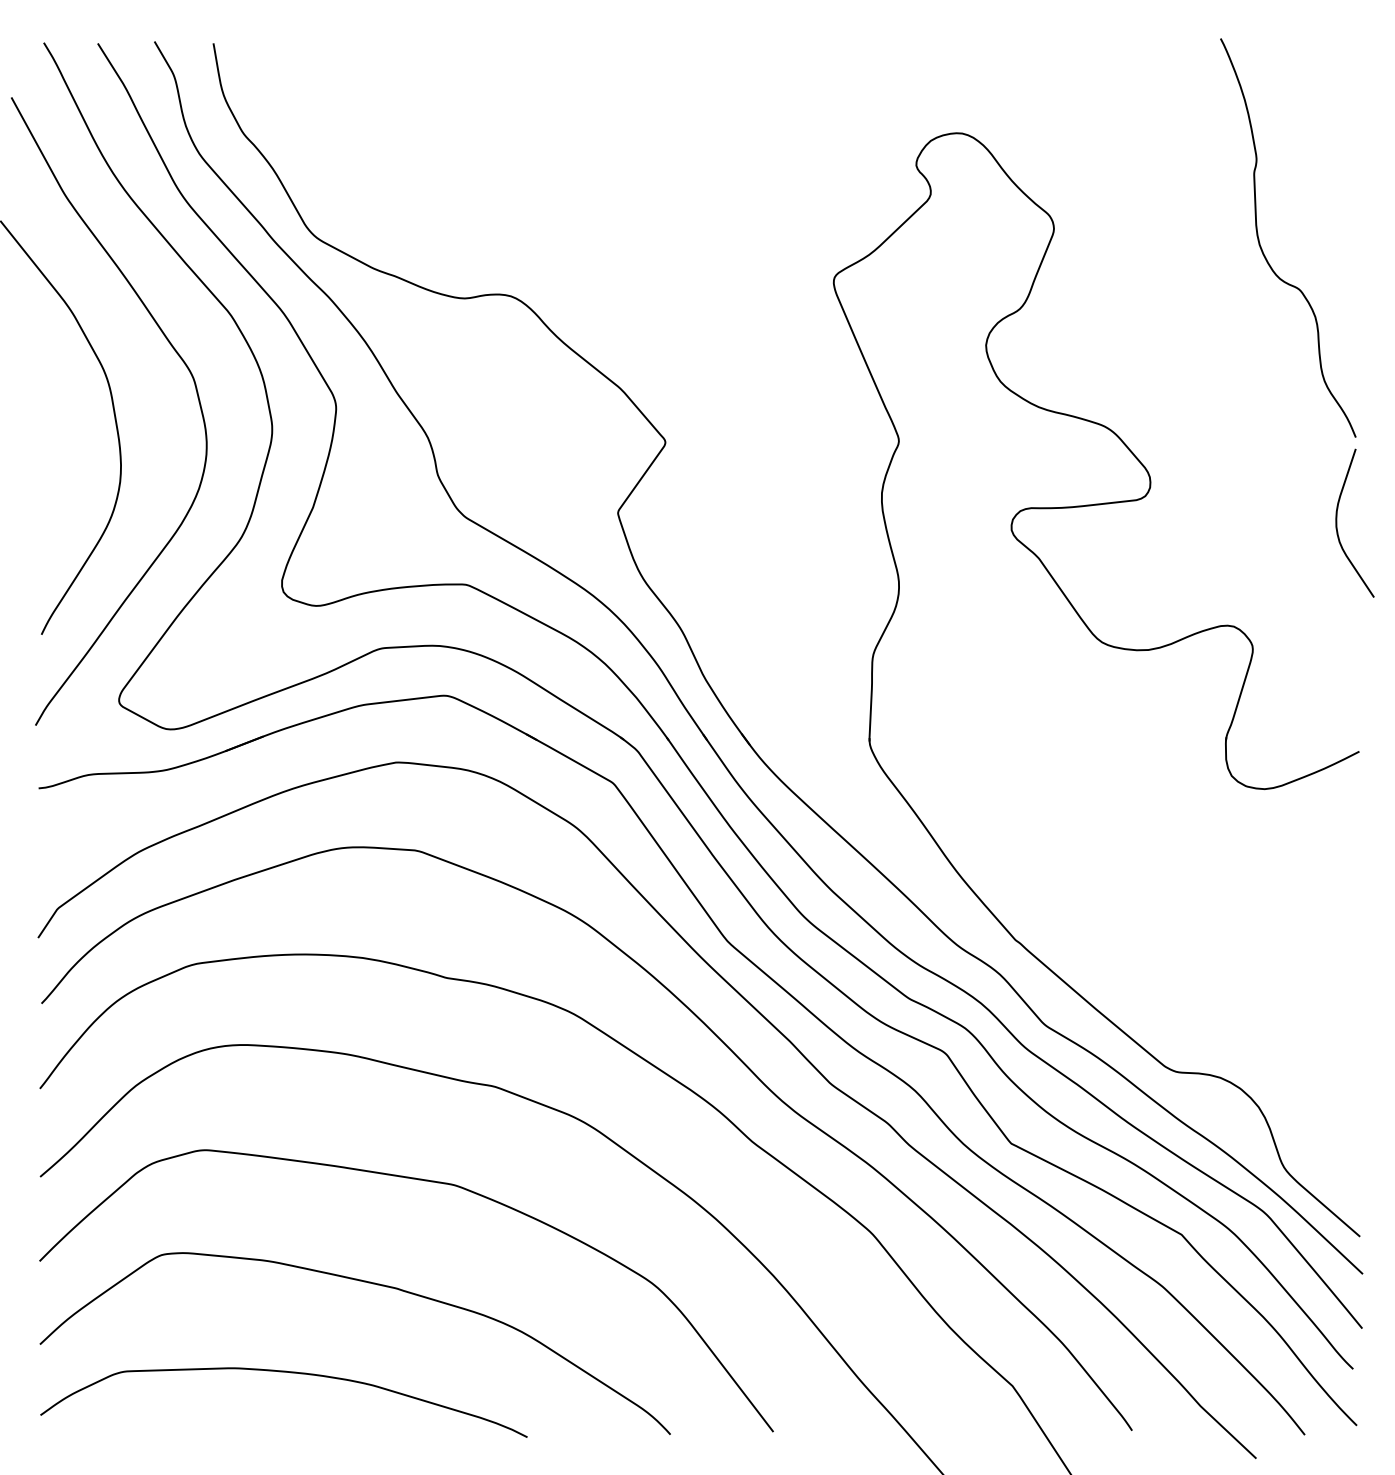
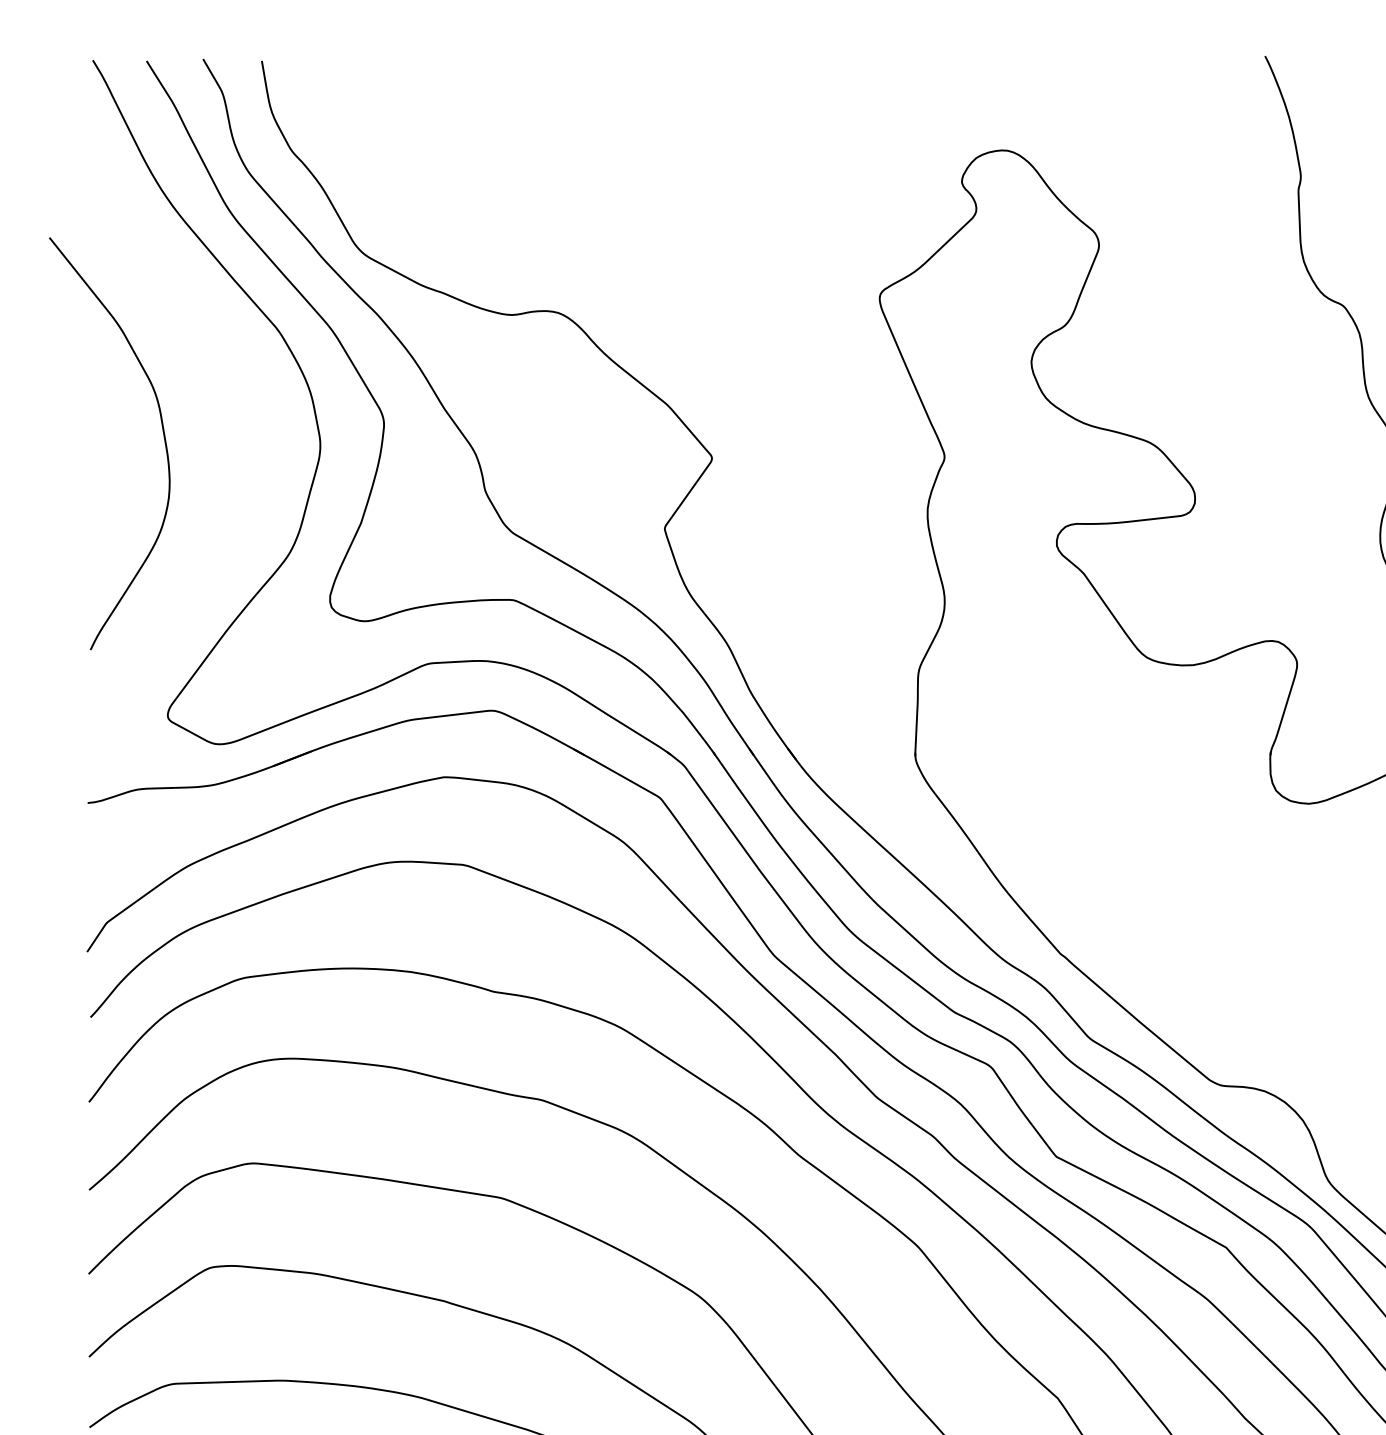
curve: (181, 360) -> (229, 376), removed

